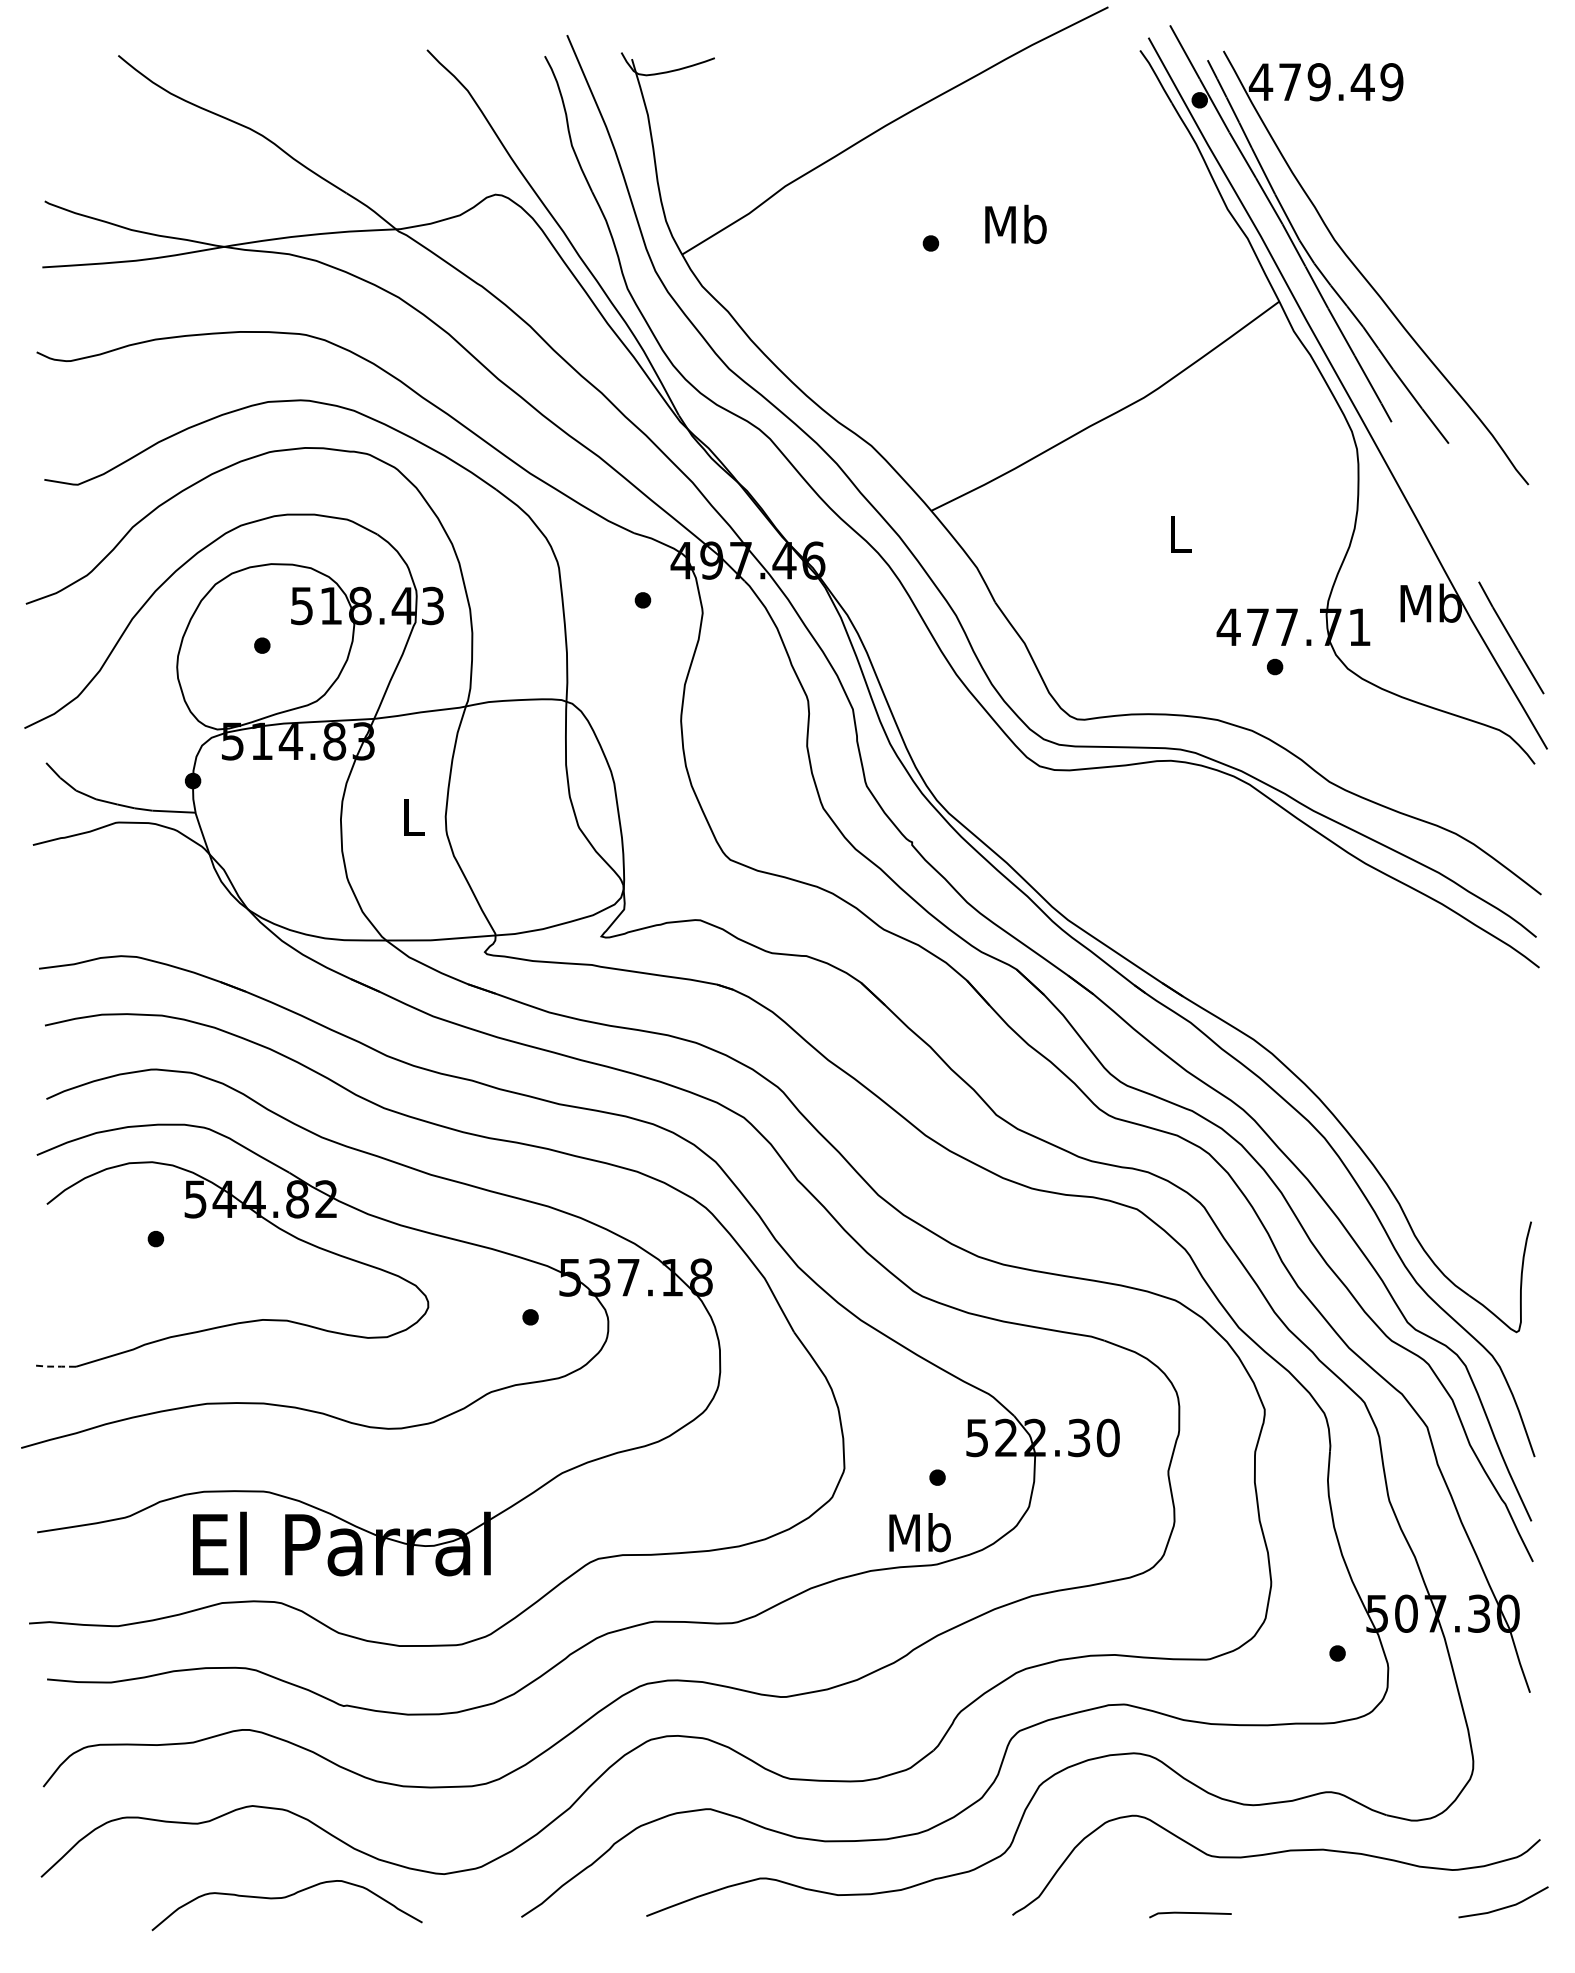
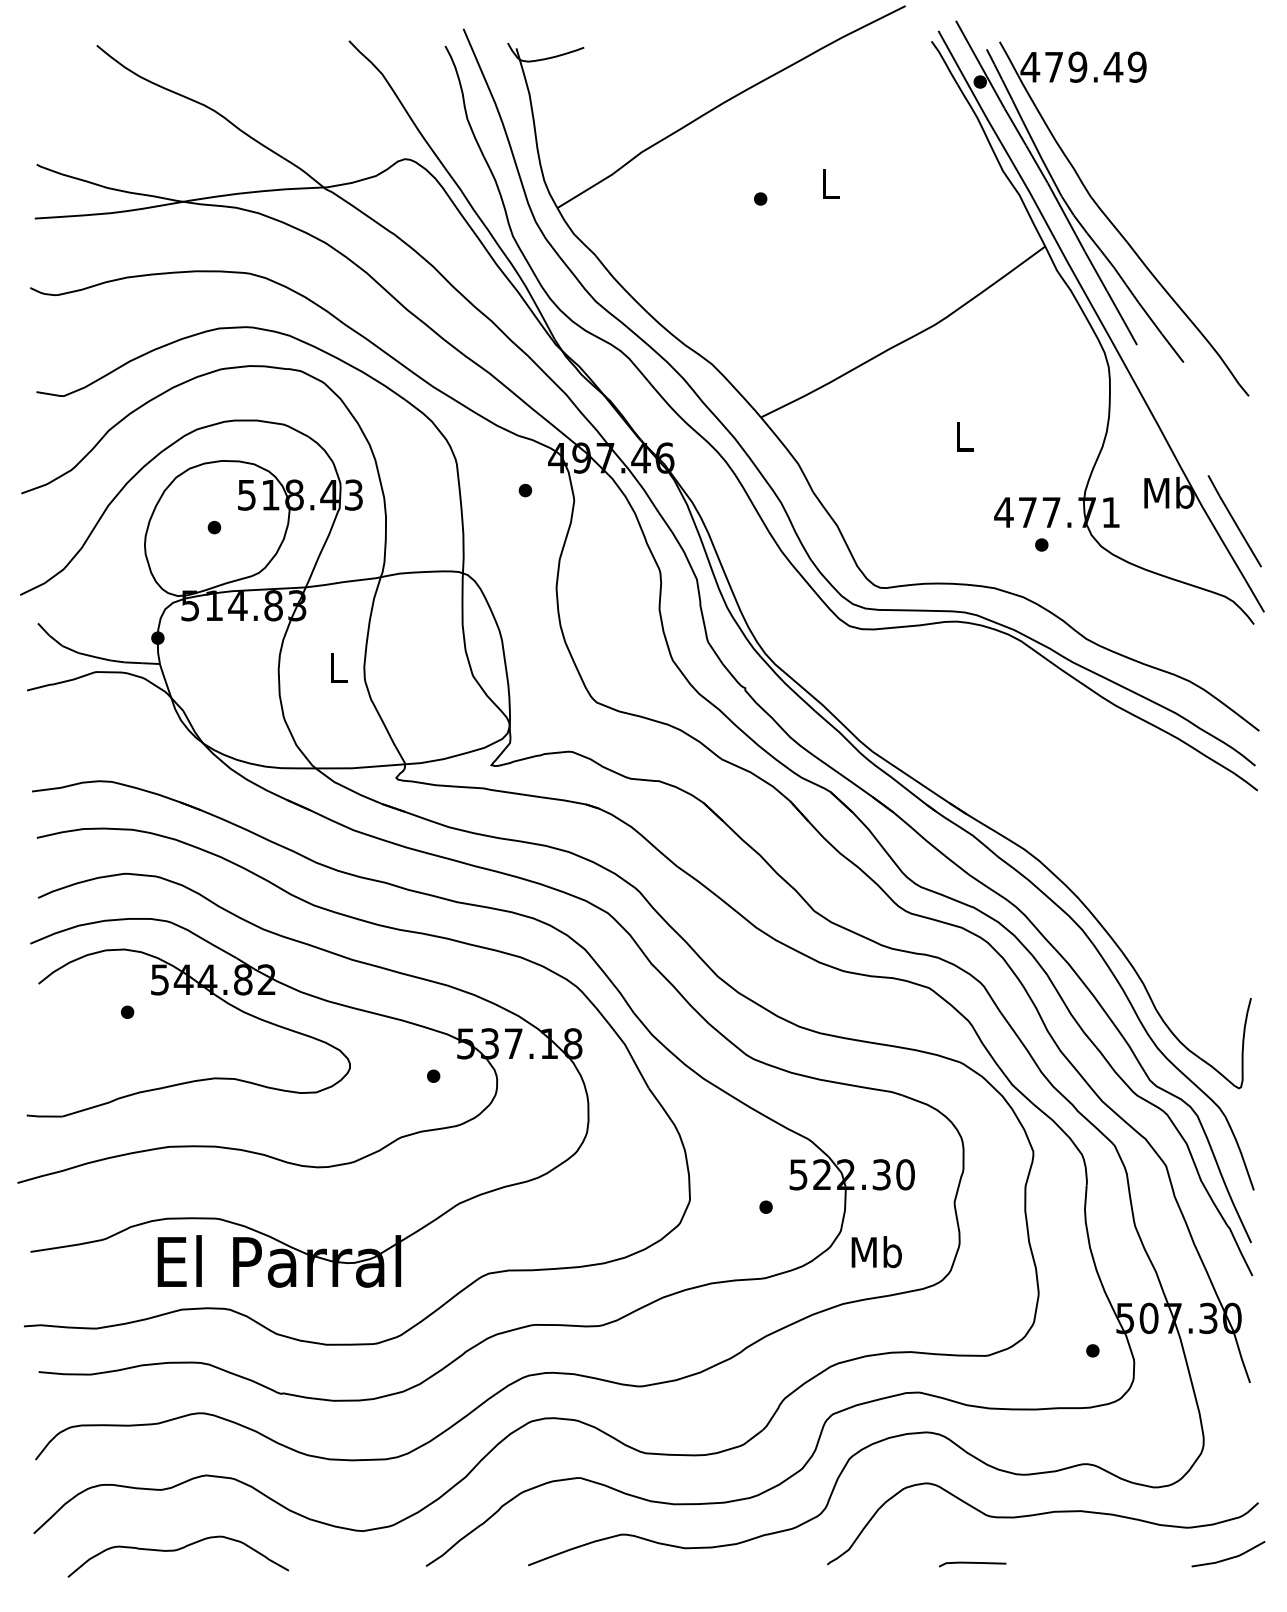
text: (1015, 224) -> (829, 183), Mb -> L
line: (54, 1366) -> (44, 1116), dashed -> solid
text: (919, 1532) -> (876, 1252), moved
curve: (285, 1898) -> (177, 1551), moved

